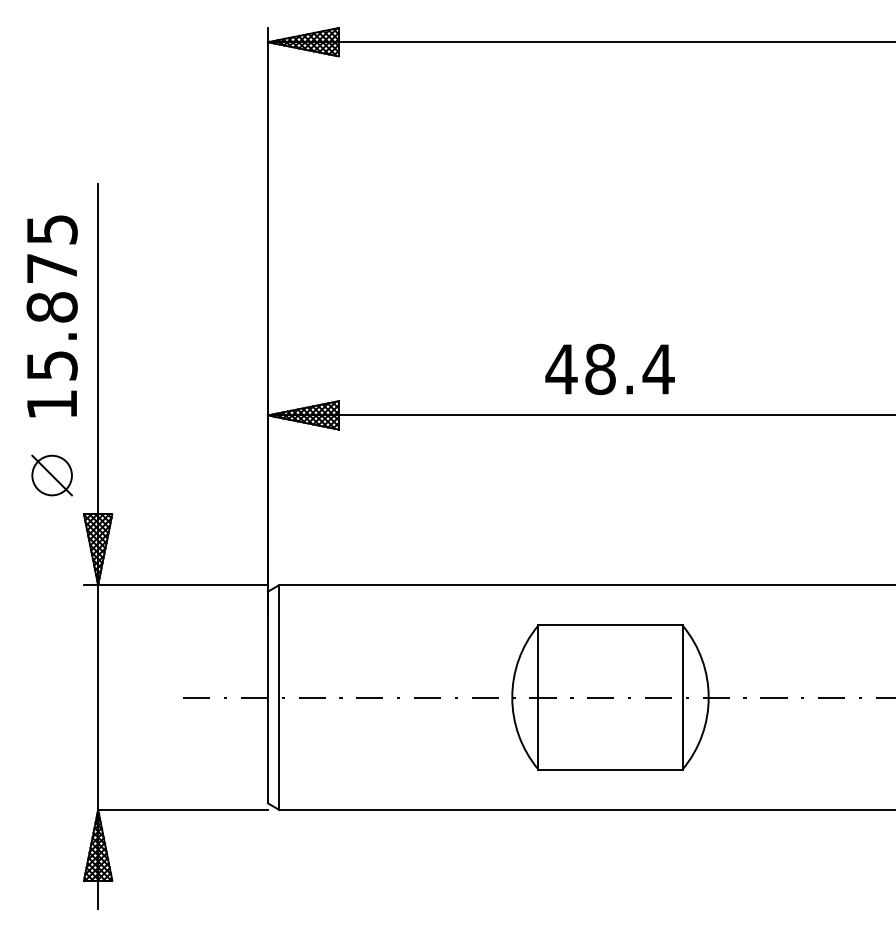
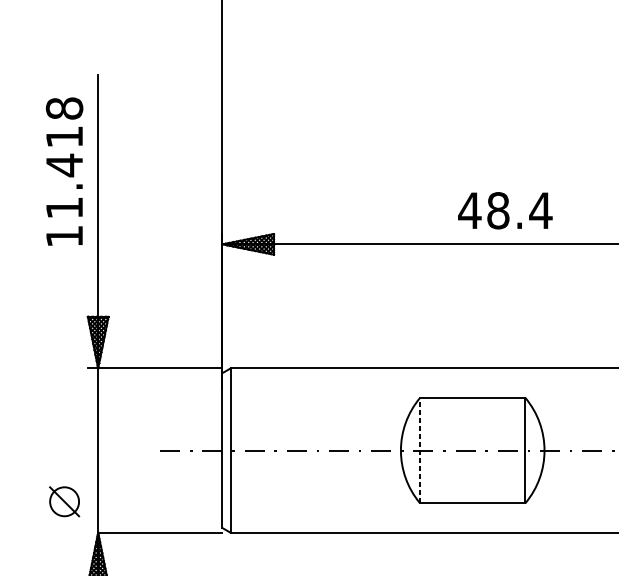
text: (51, 297) -> (64, 158), 15.875 -> 11.418
text: (609, 369) -> (504, 210), moved
part: (51, 475) -> (64, 501), moved
line: (538, 697) -> (420, 450), solid -> dashed

